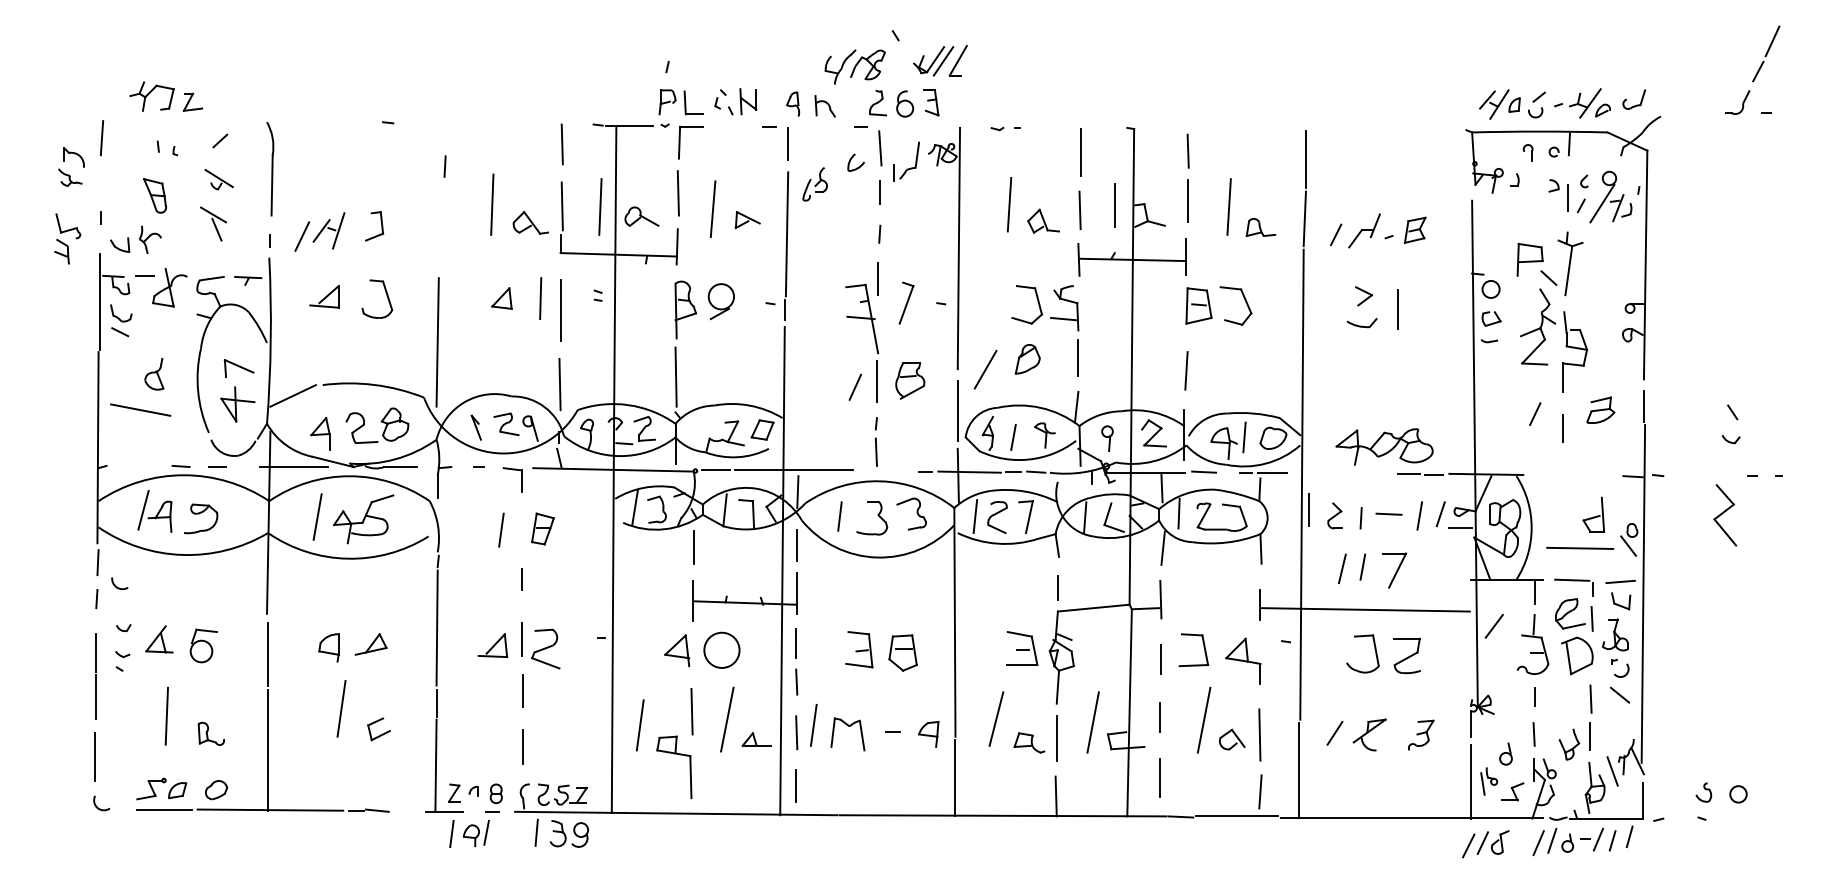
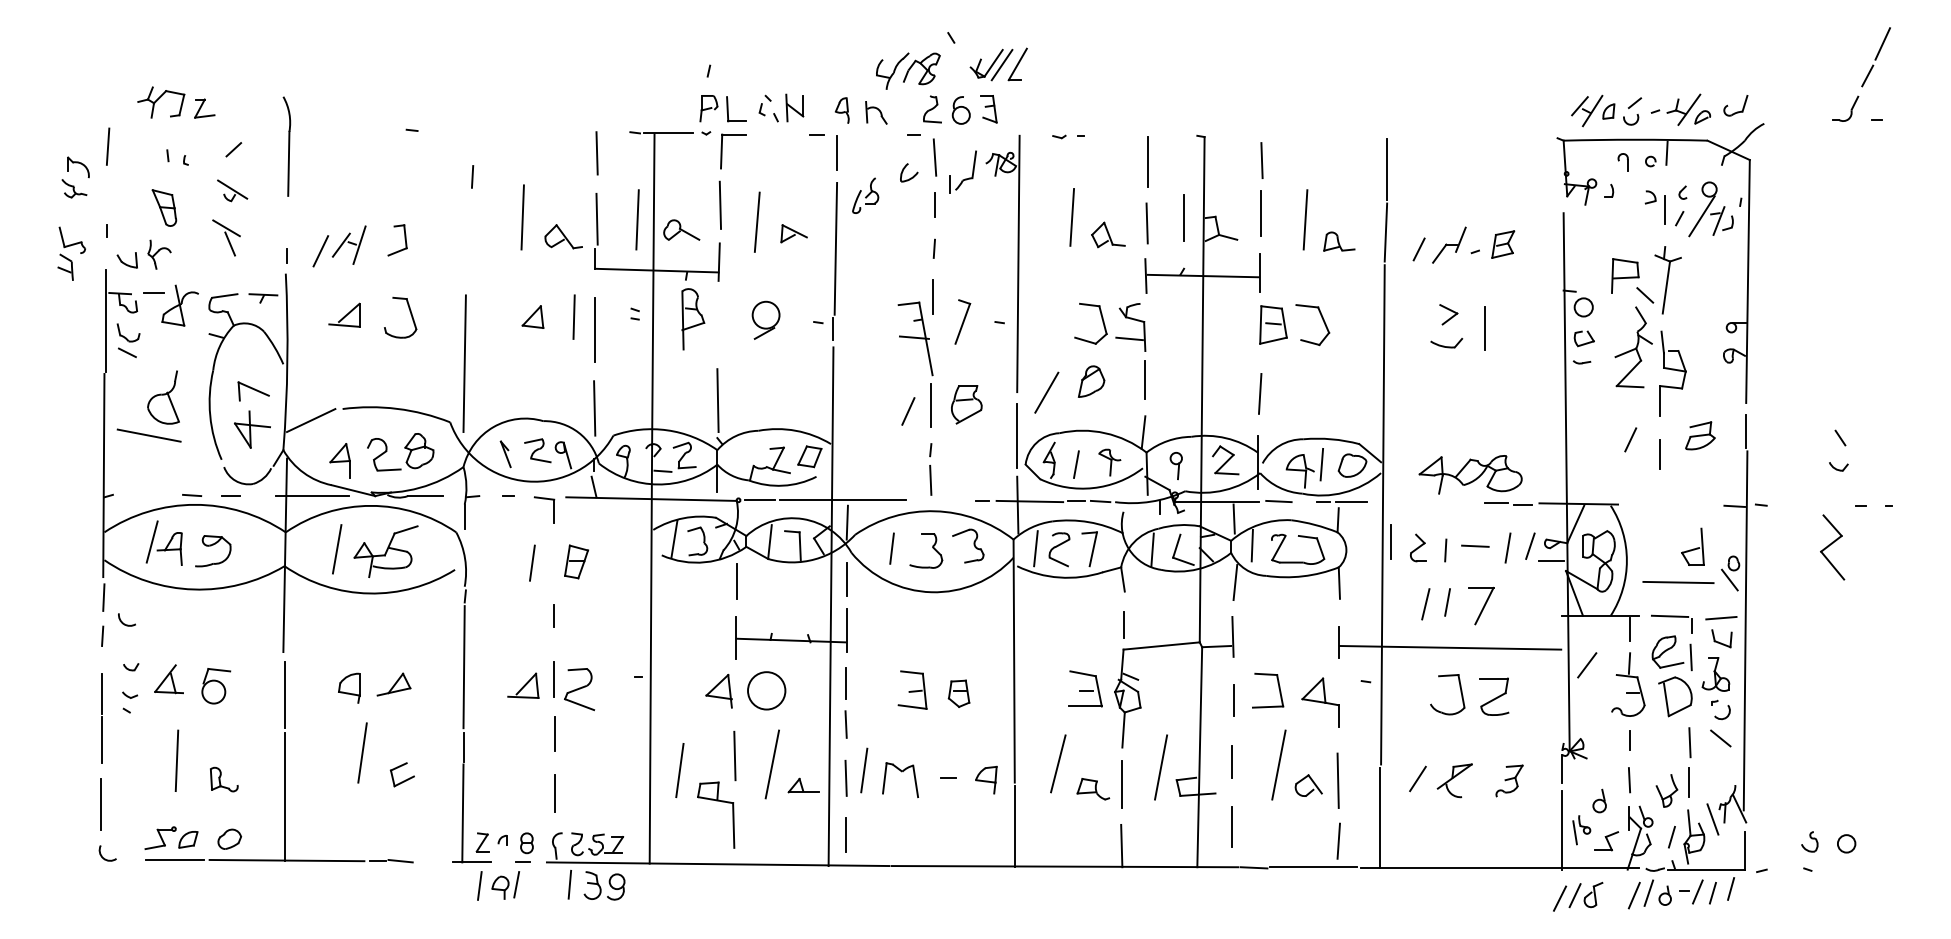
part: (269, 169) -> (286, 146), moved
part: (685, 310) -> (693, 319), moved
part: (154, 374) -> (163, 397), size x1.6
part: (902, 652) -> (958, 693), size x0.7
line: (1573, 788) -> (1671, 837), added

